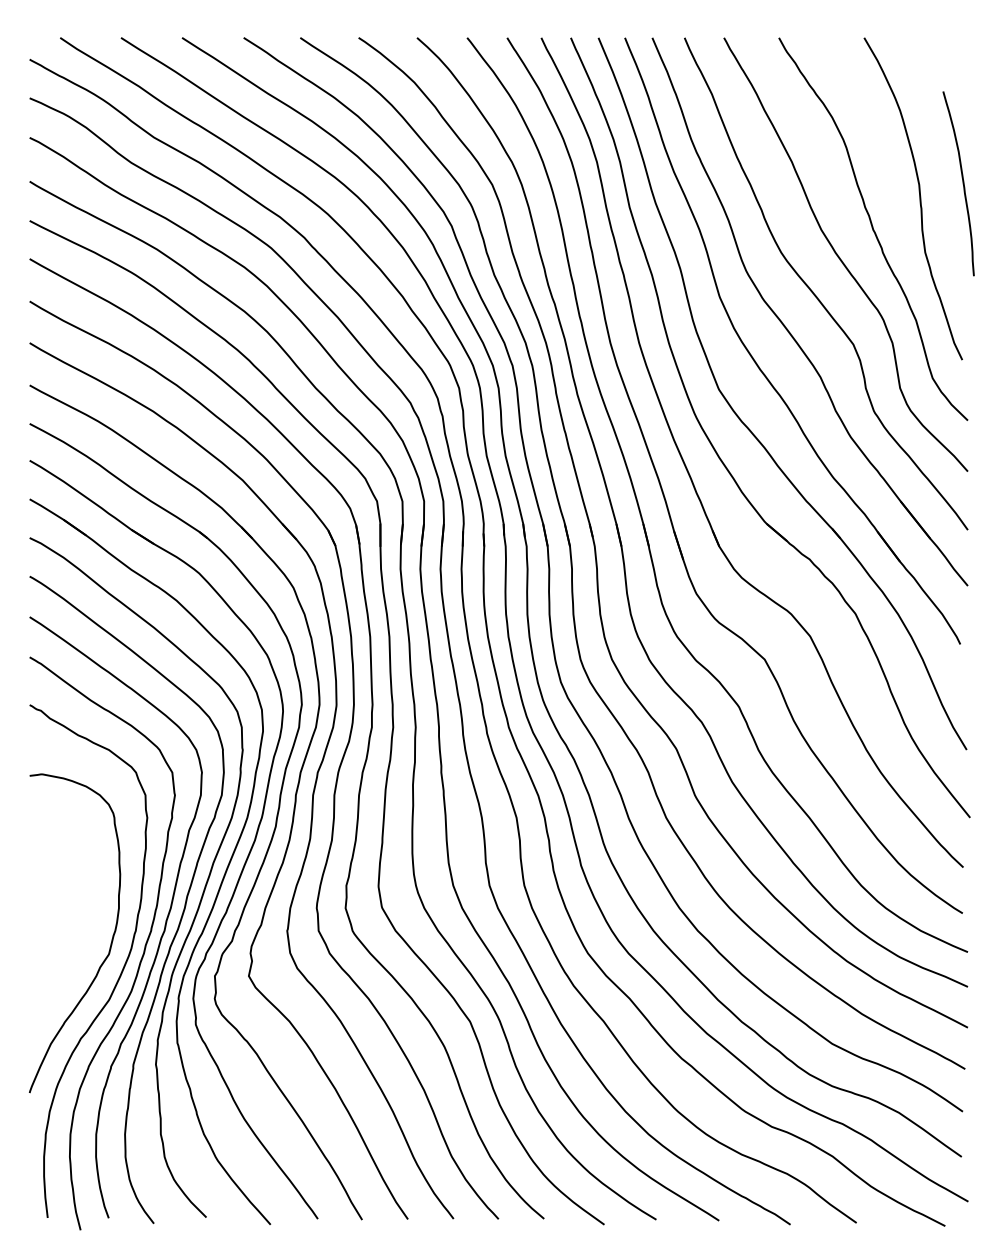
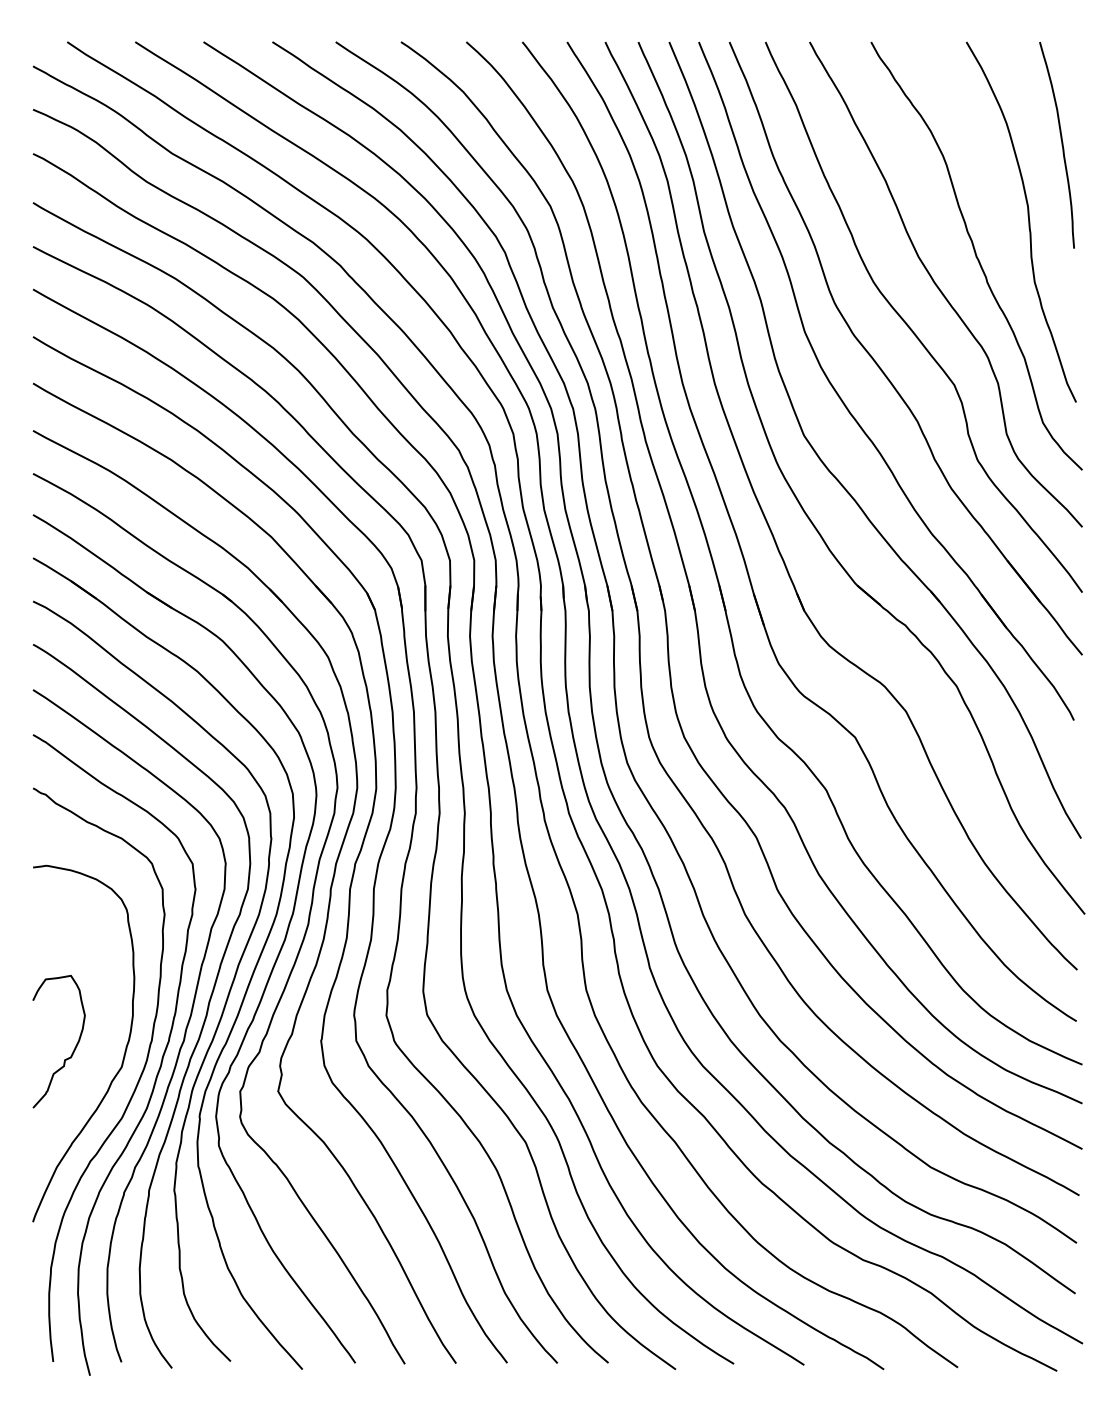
curve: (962, 183) -> (1061, 145), moved
curve: (65, 938) -> (73, 1049), added

